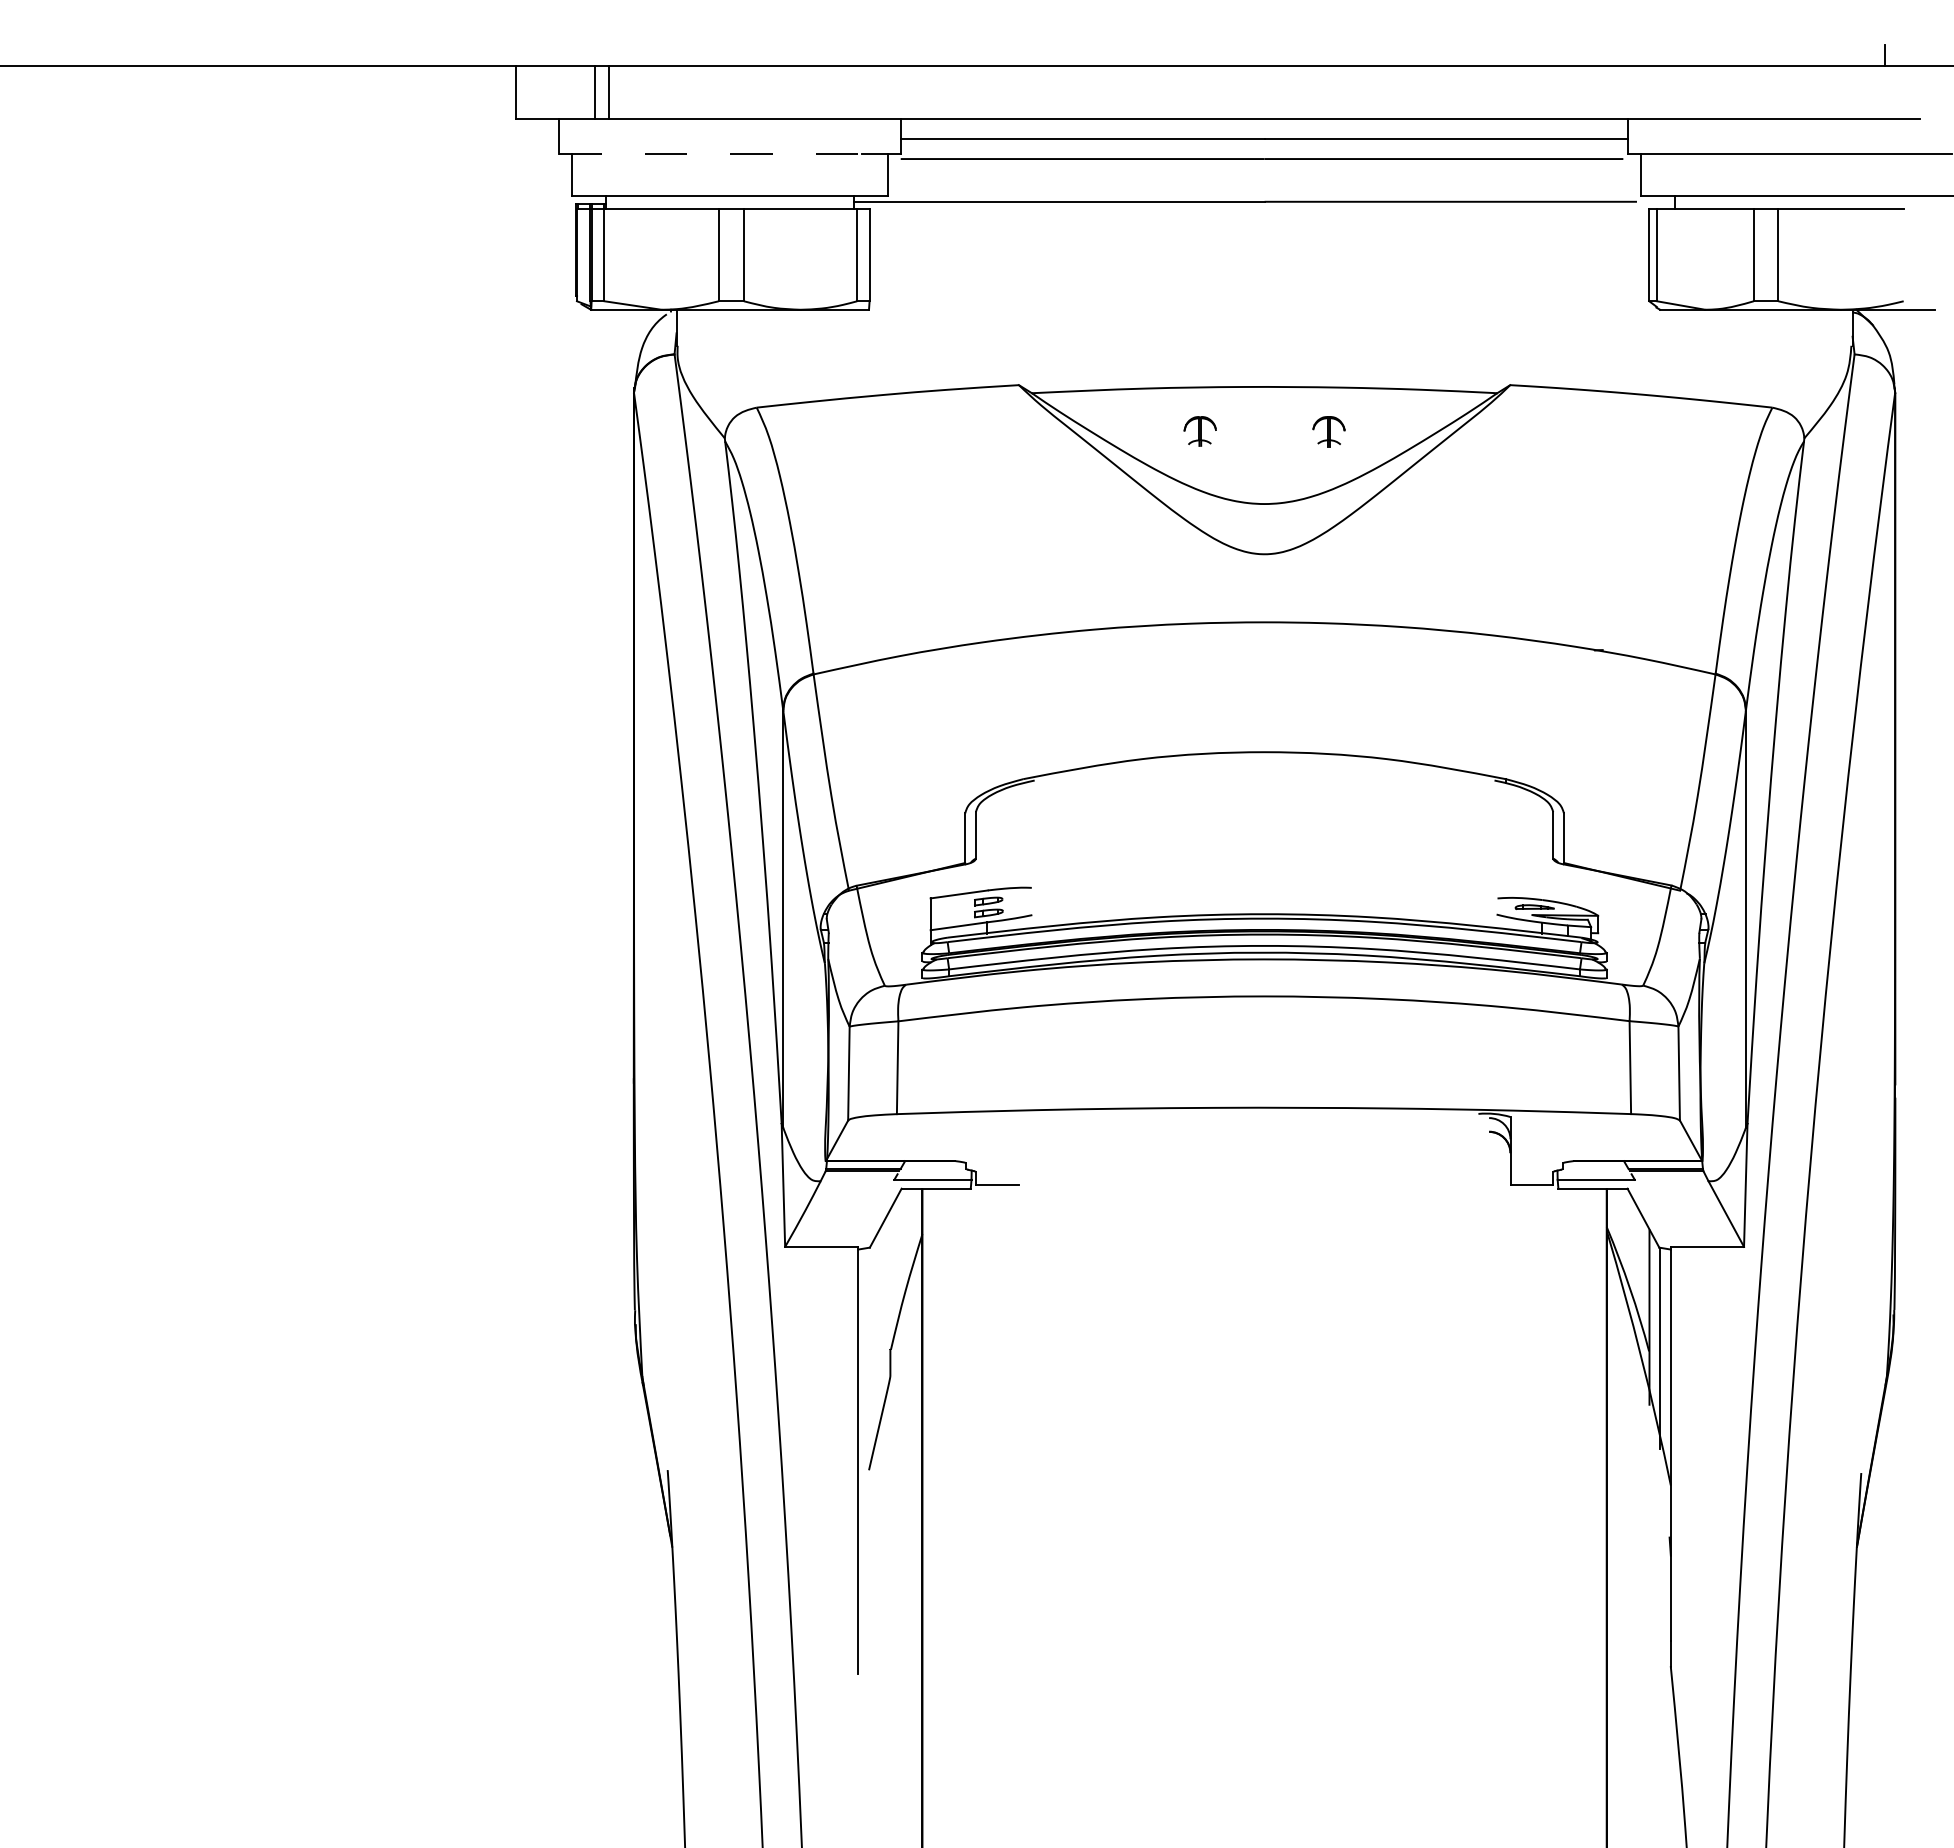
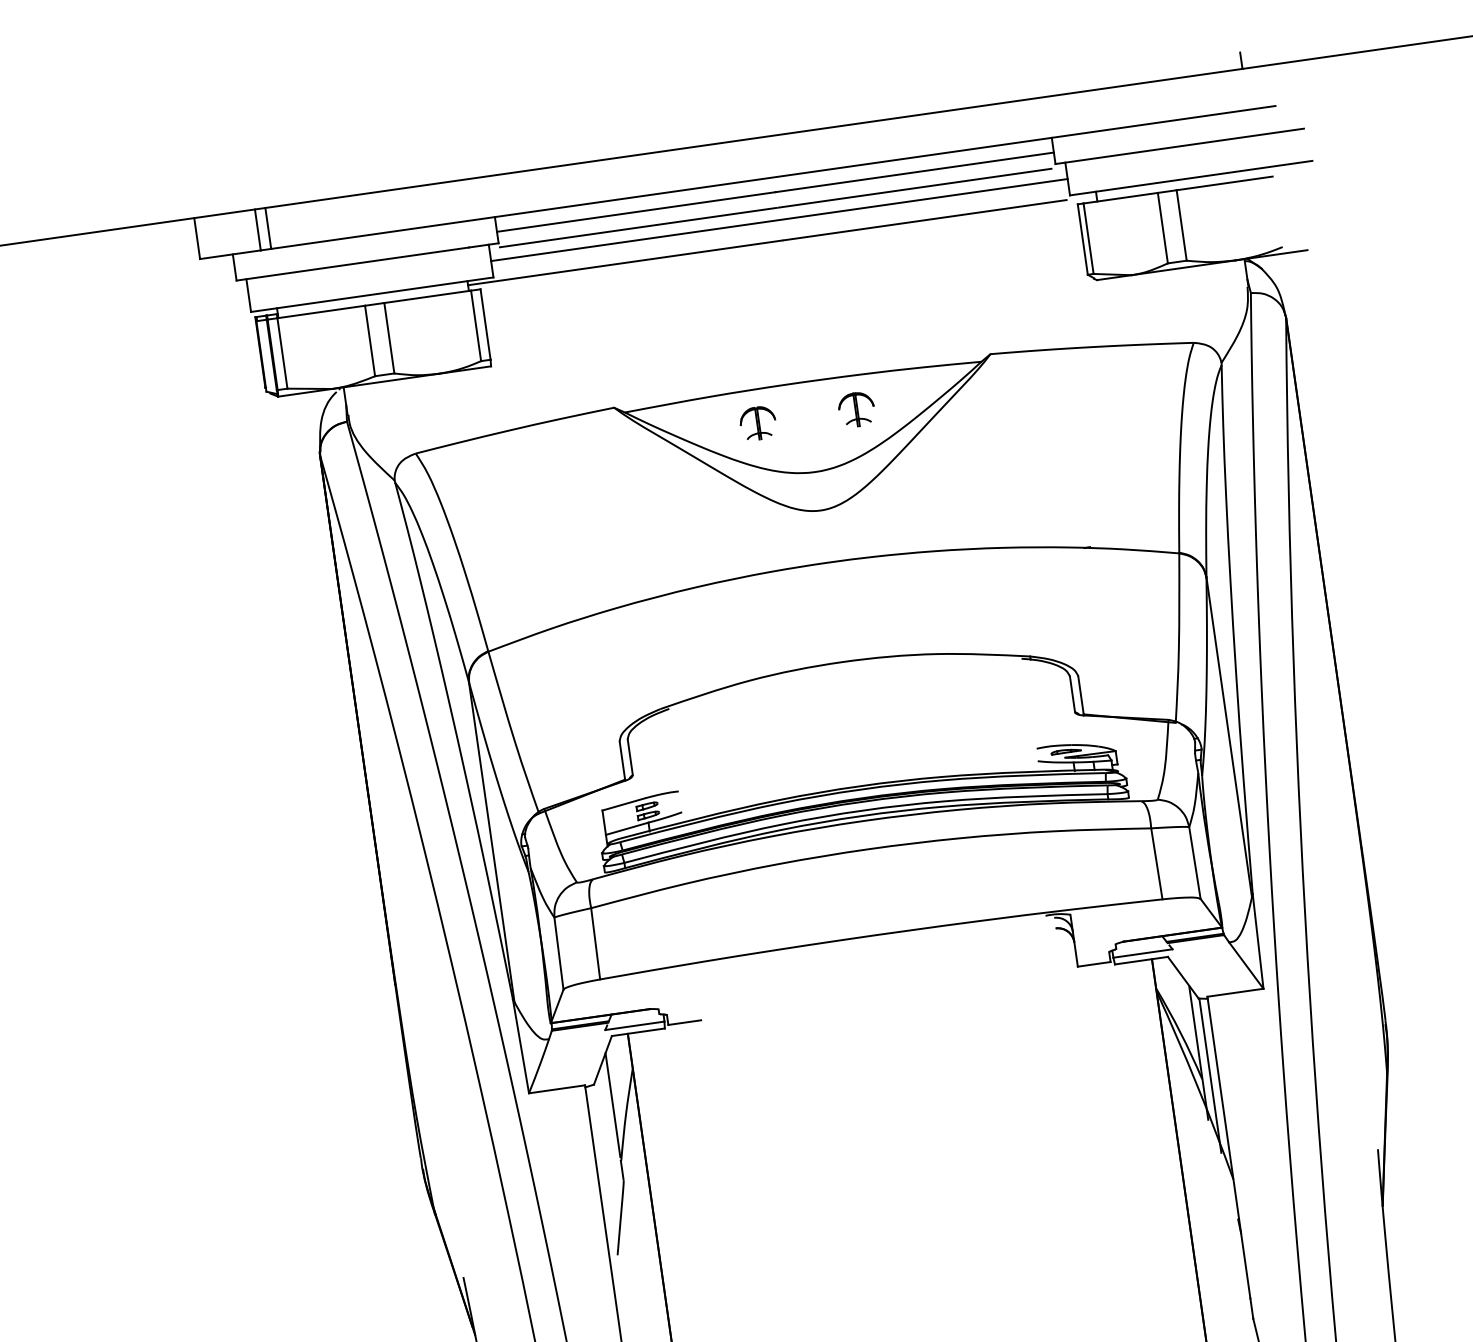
line: (710, 153) -> (352, 263), dashed -> solid
line: (1264, 175) -> (779, 220), added
part: (1199, 431) -> (757, 423), size x1.43
part: (1328, 431) -> (856, 409), size x1.43
line: (890, 1277) -> (613, 1105), added

